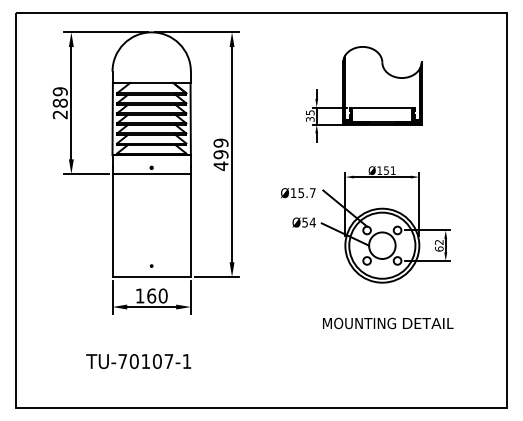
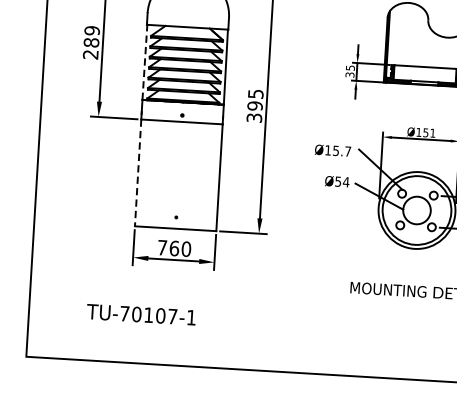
line: (112, 118) -> (144, 61), solid -> dashed
text: (220, 154) -> (254, 105), 499 -> 395
line: (112, 226) -> (138, 173), solid -> dashed
text: (139, 295) -> (161, 247), 160 -> 760
text: (138, 361) -> (141, 314), moved

